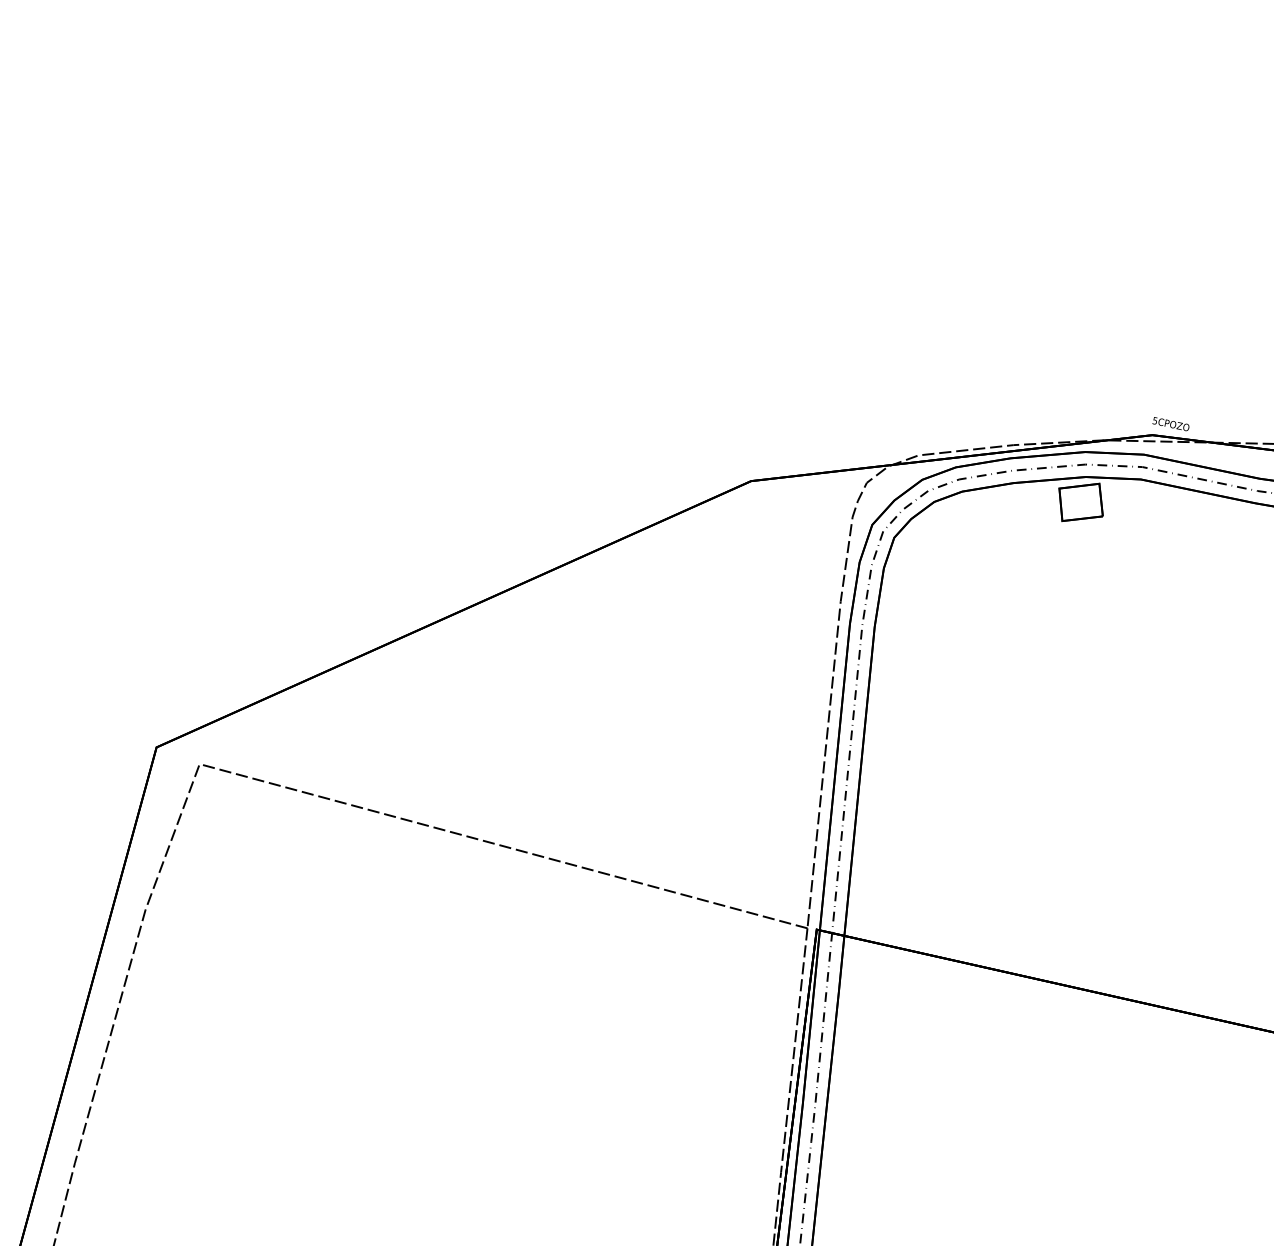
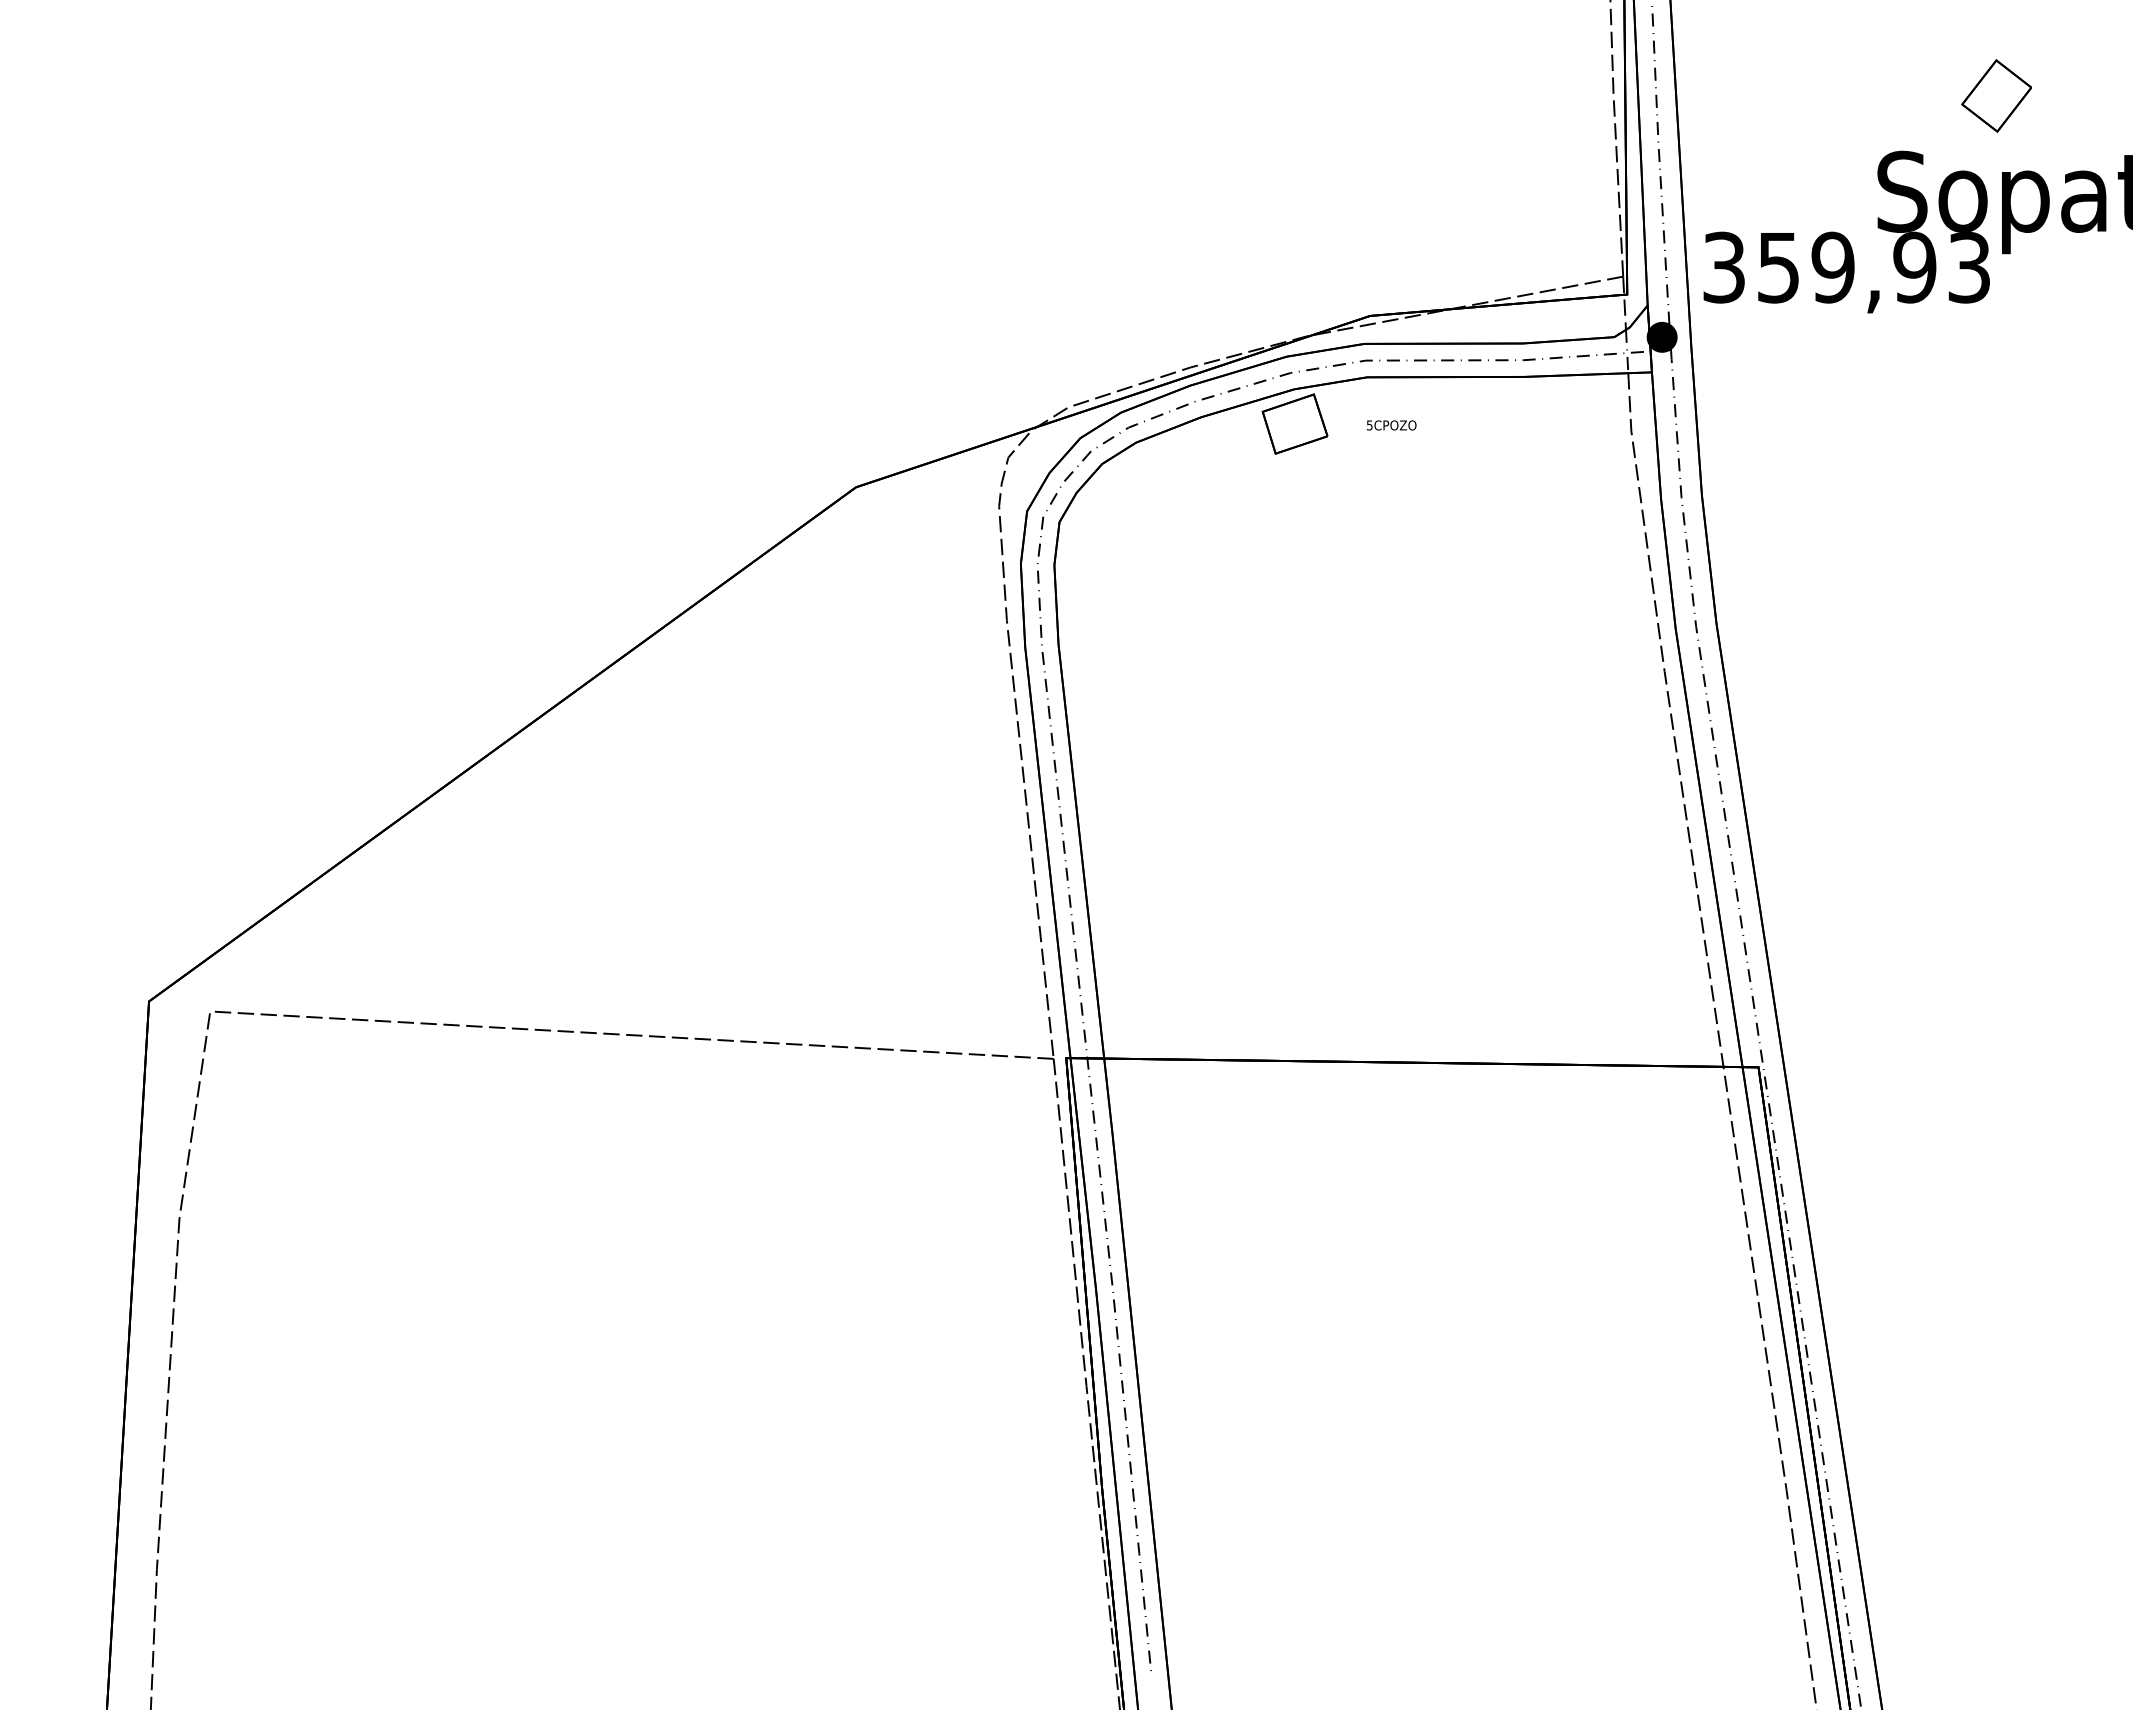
text: (1171, 424) -> (1391, 425), moved

